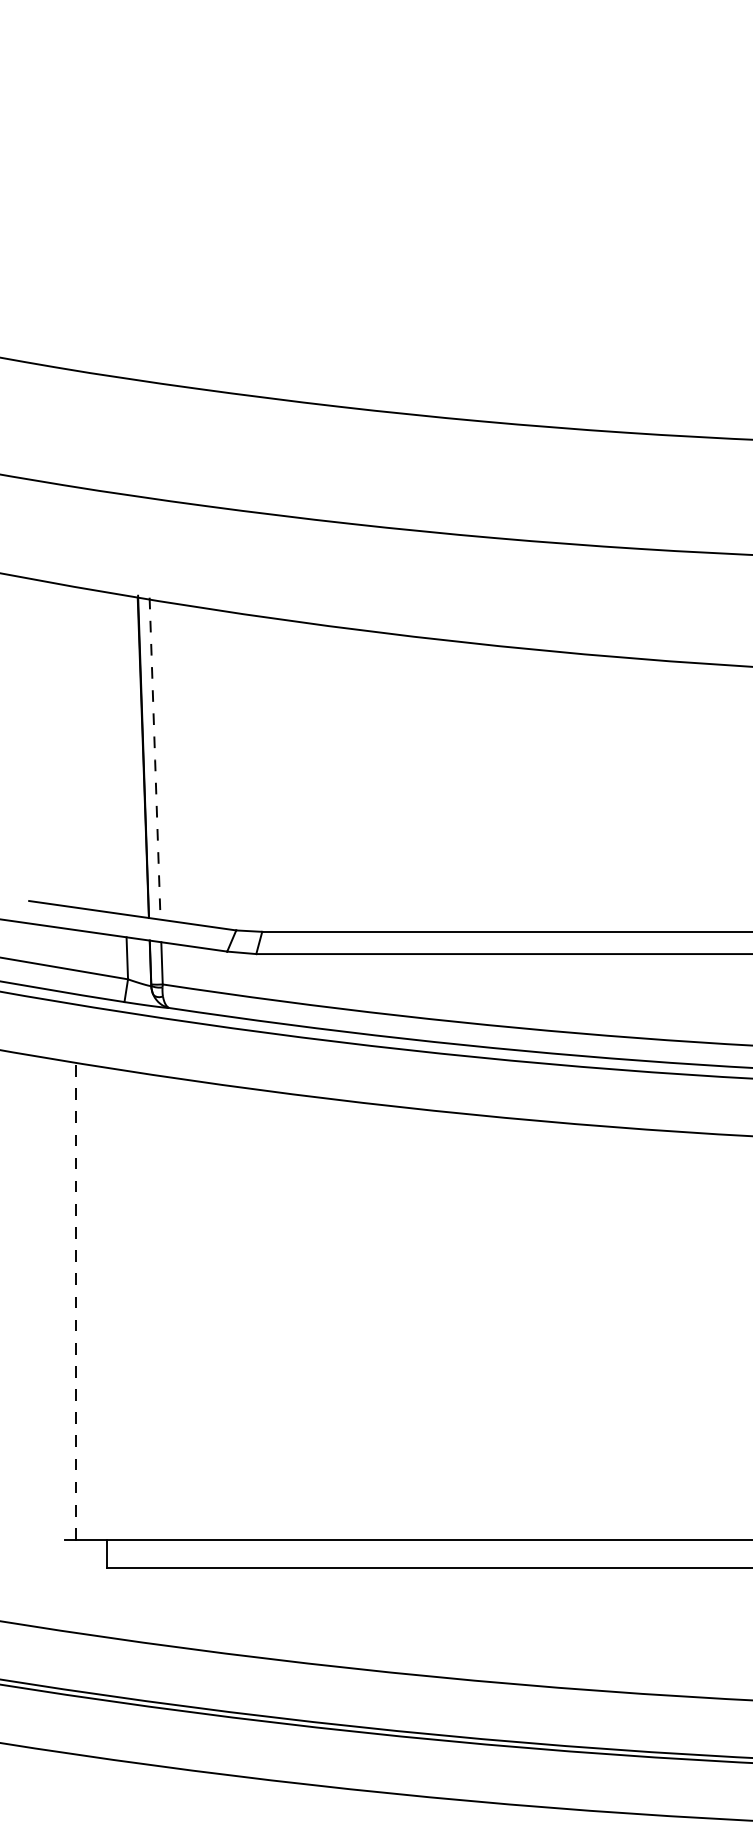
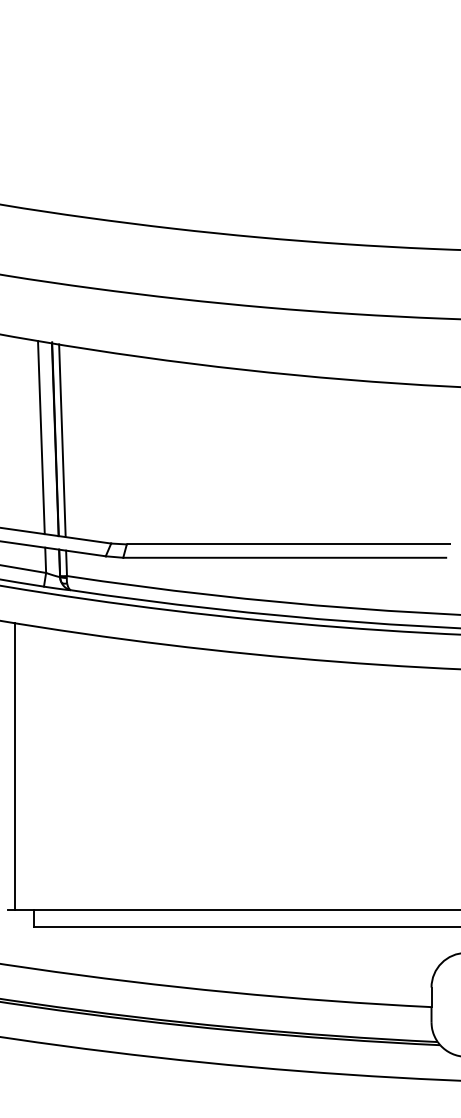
line: (120, 754) -> (41, 437), added
line: (155, 760) -> (62, 441), dashed -> solid
line: (75, 1301) -> (14, 766), dashed -> solid

